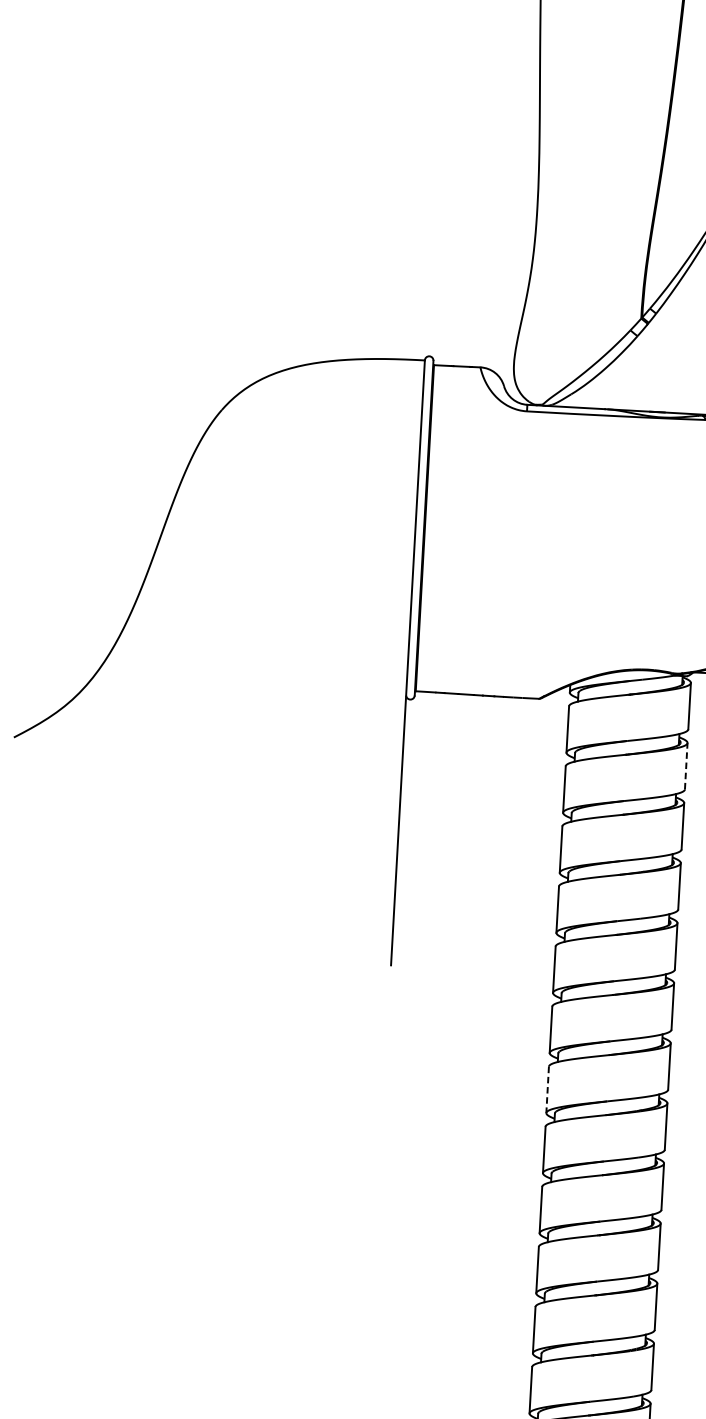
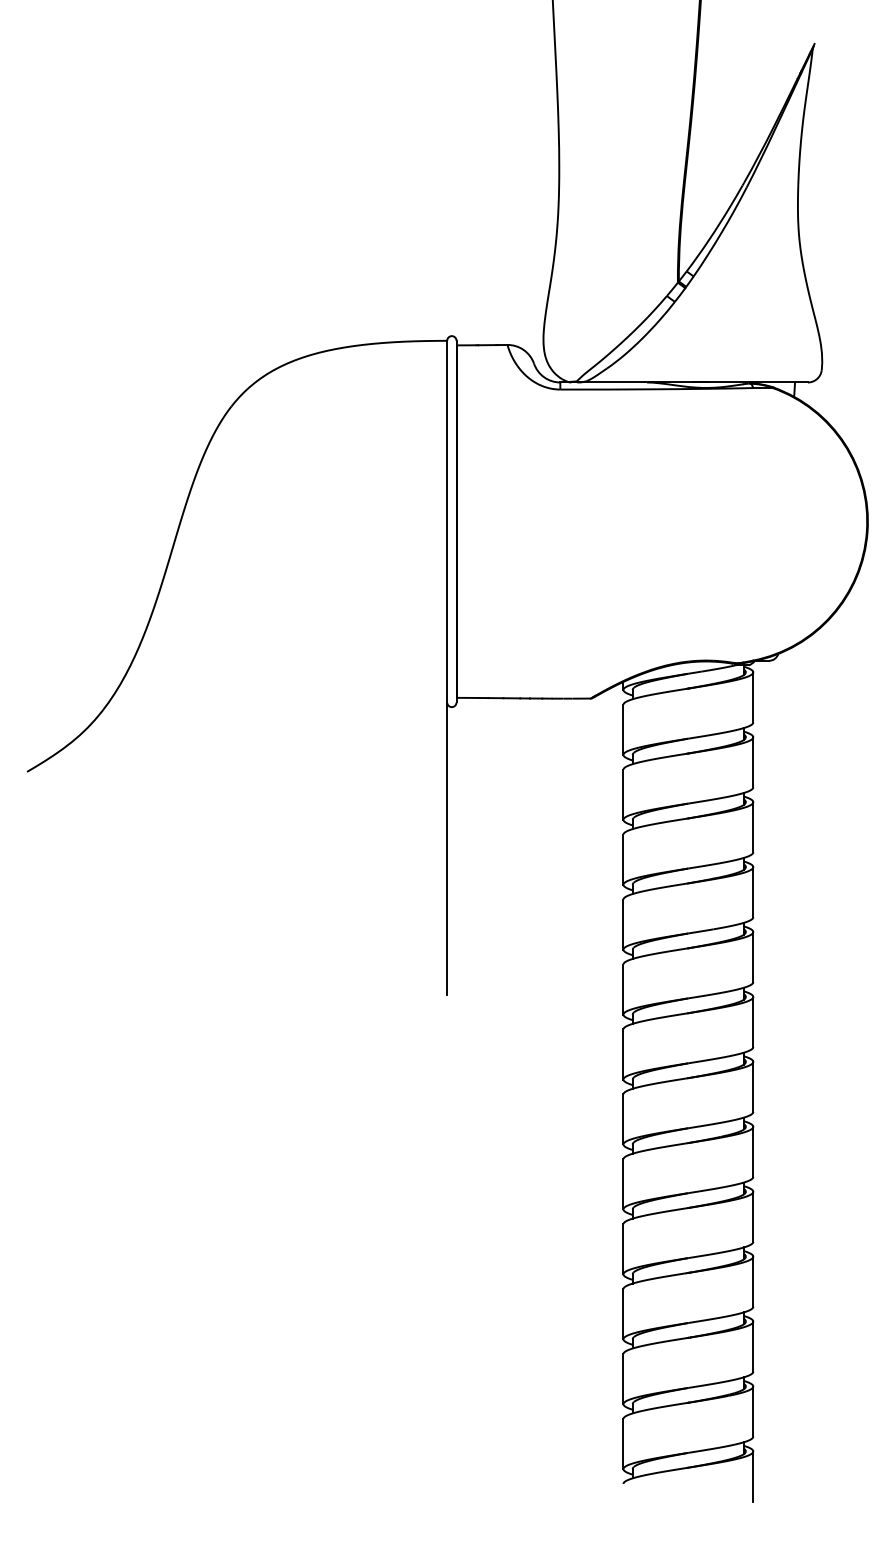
line: (686, 765) -> (753, 761), dashed -> solid
line: (547, 1089) -> (623, 1119), dashed -> solid

